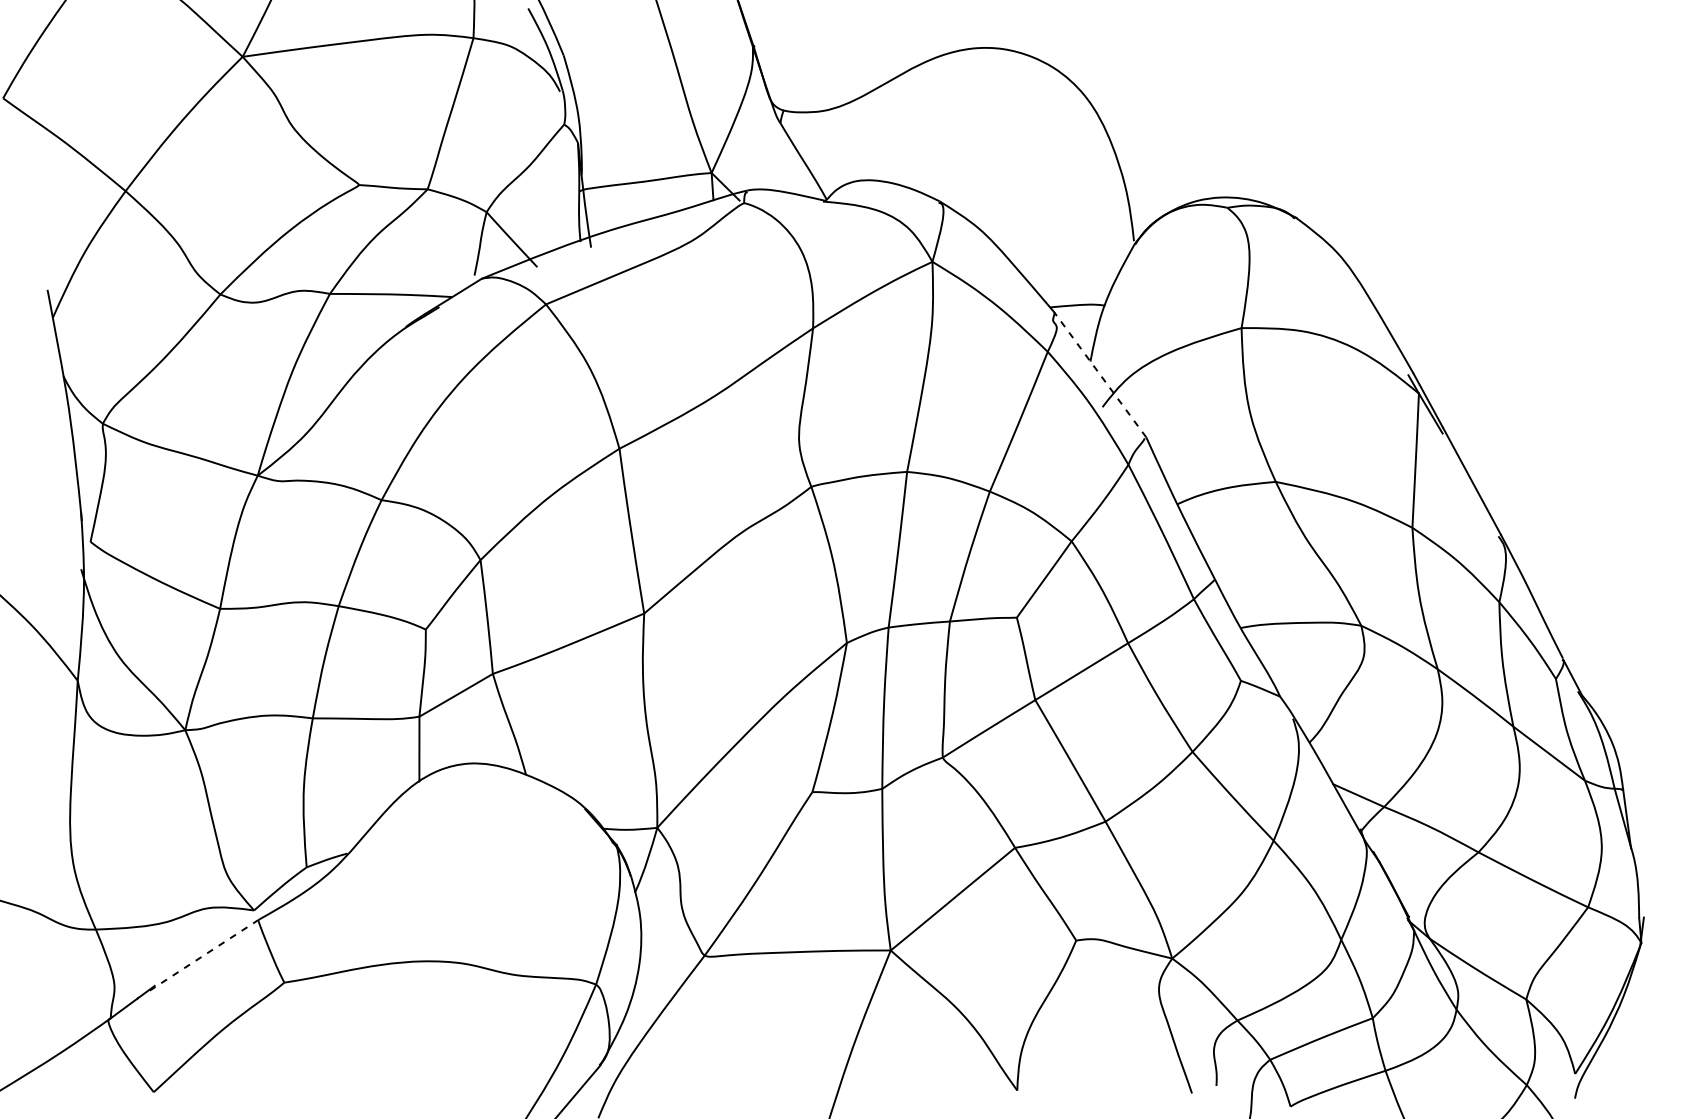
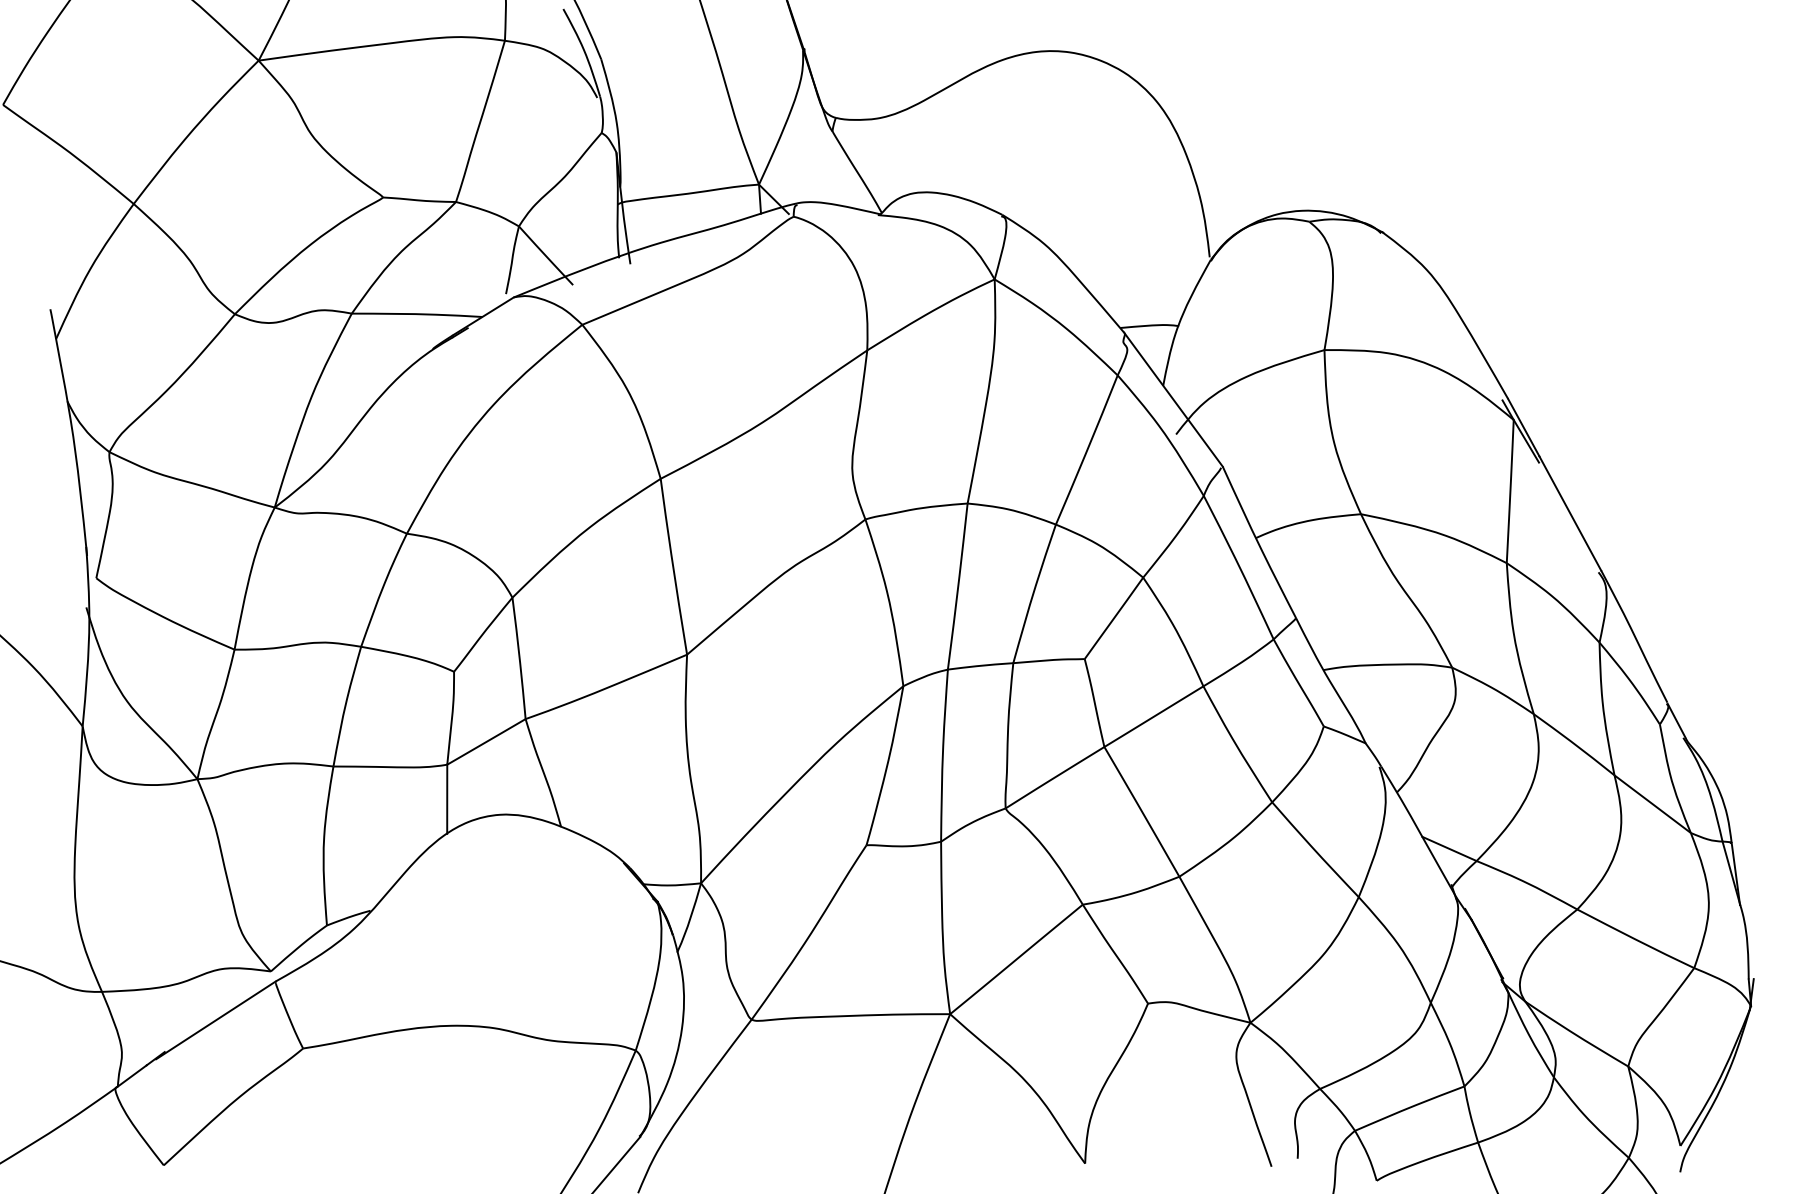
line: (1100, 374) -> (1173, 399), dashed -> solid
line: (202, 956) -> (215, 1020), dashed -> solid

